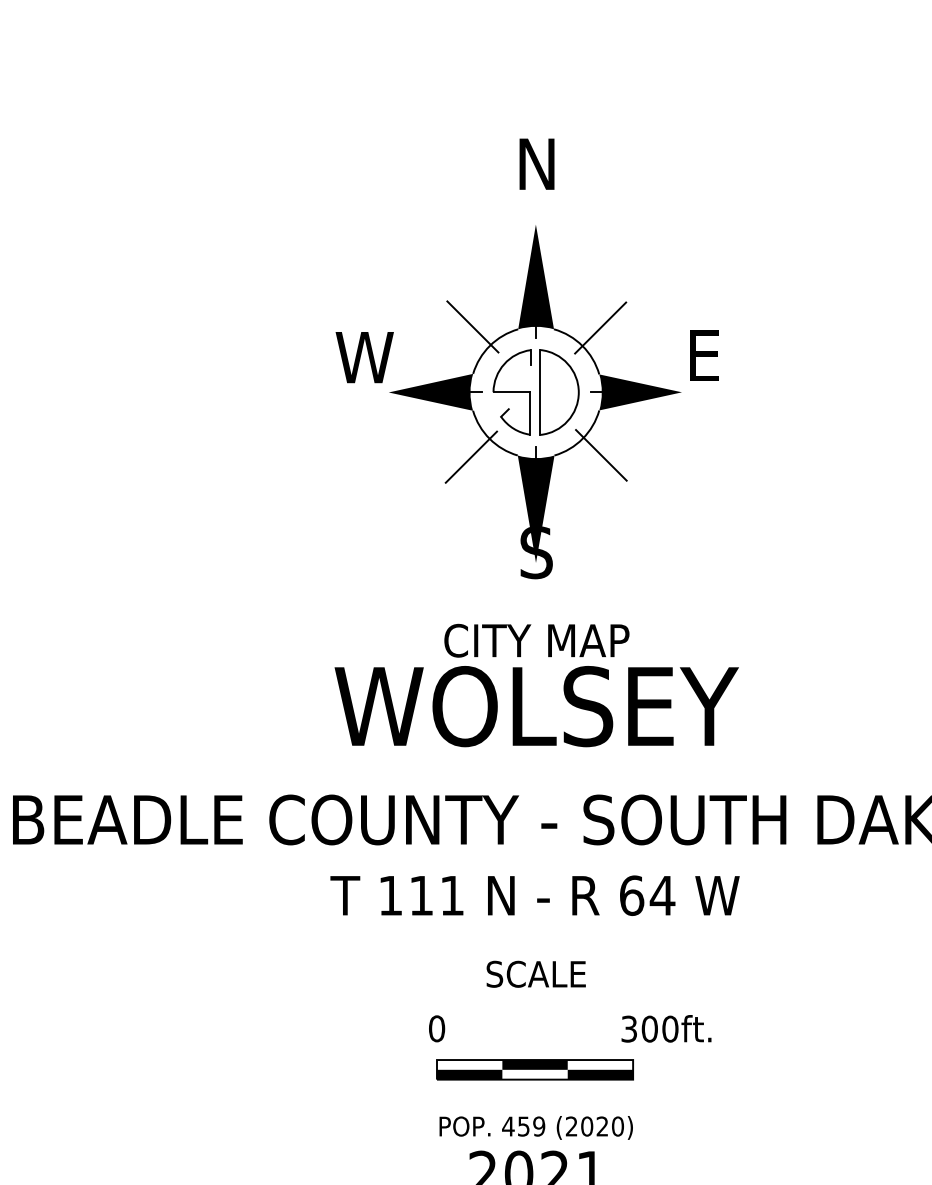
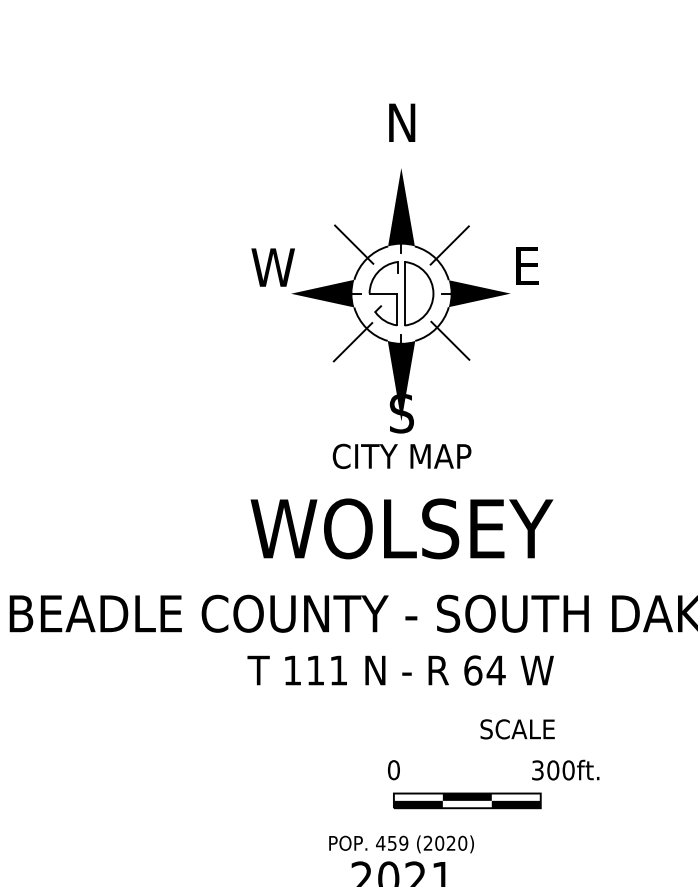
text: (536, 640) -> (401, 456), moved
text: (535, 973) -> (517, 728), moved
part: (570, 1059) -> (493, 793), moved

